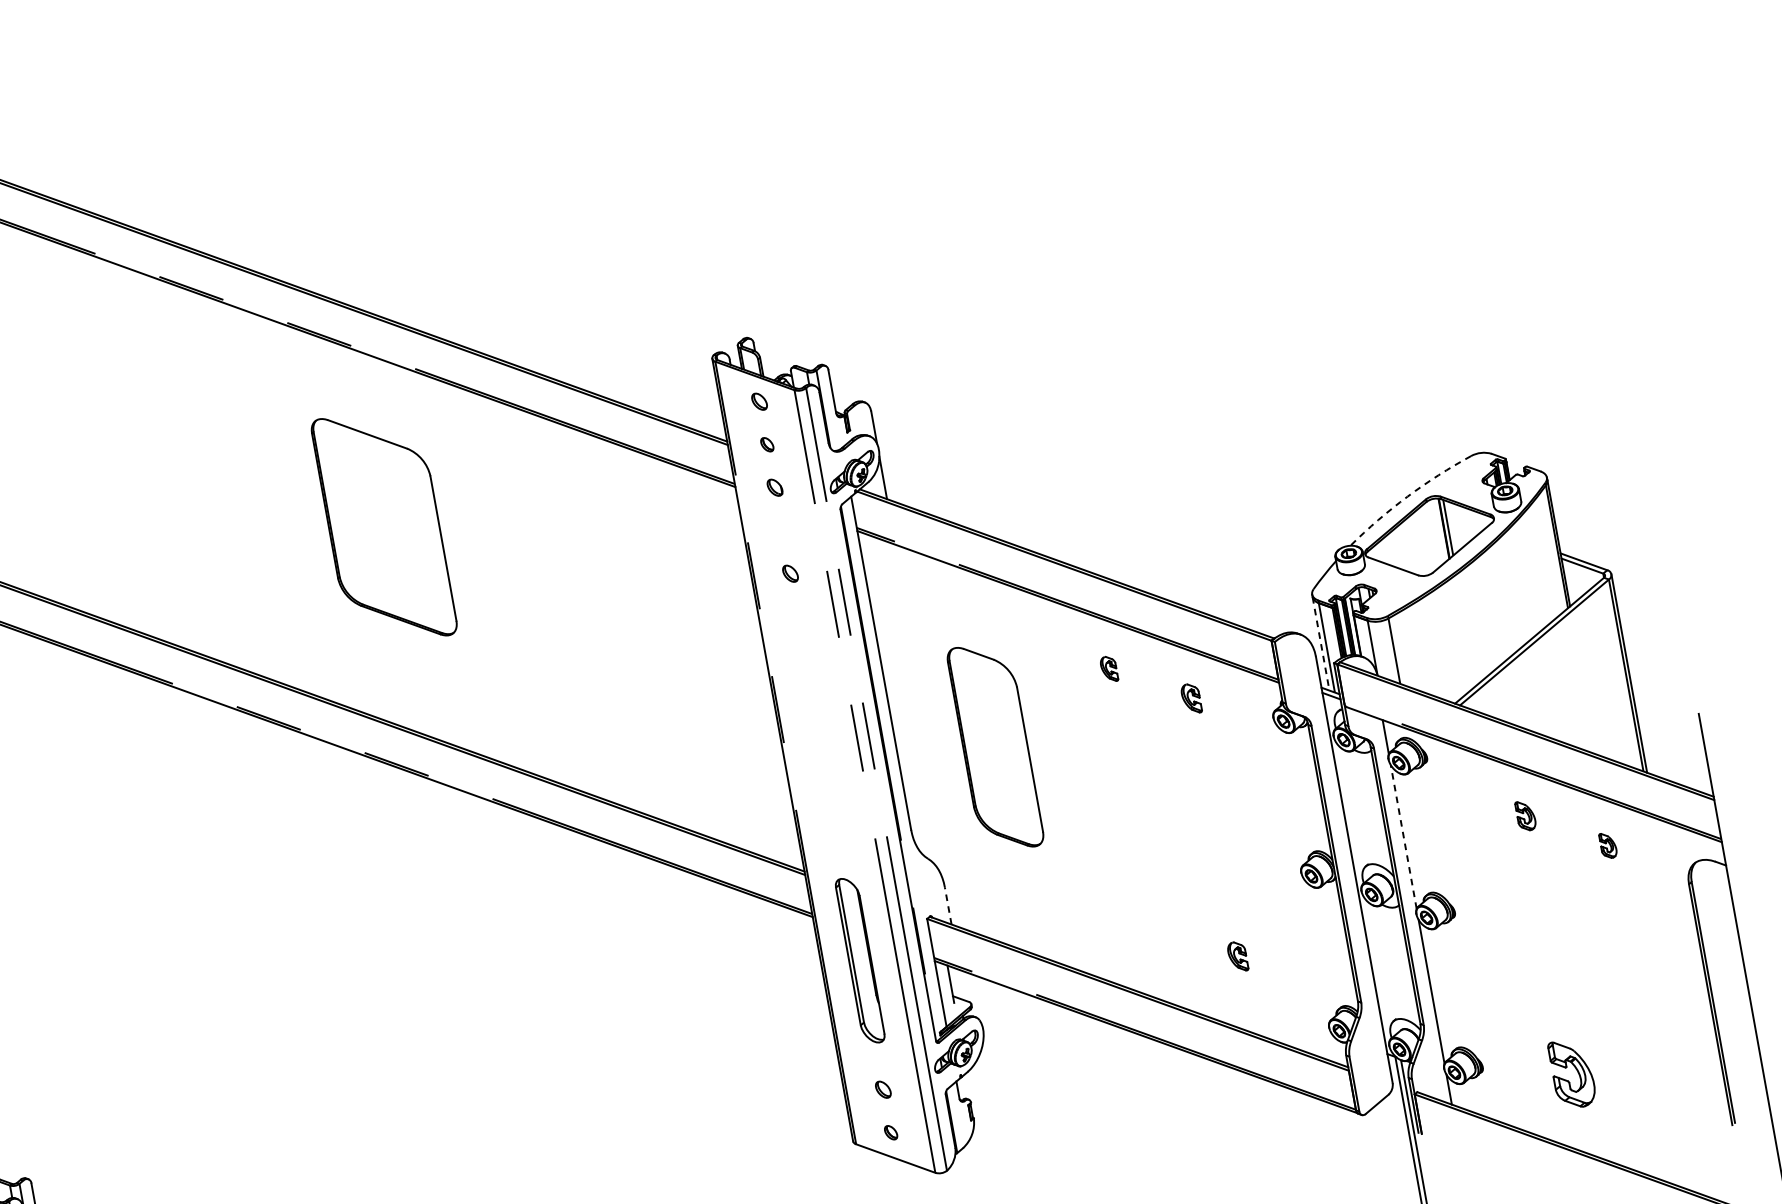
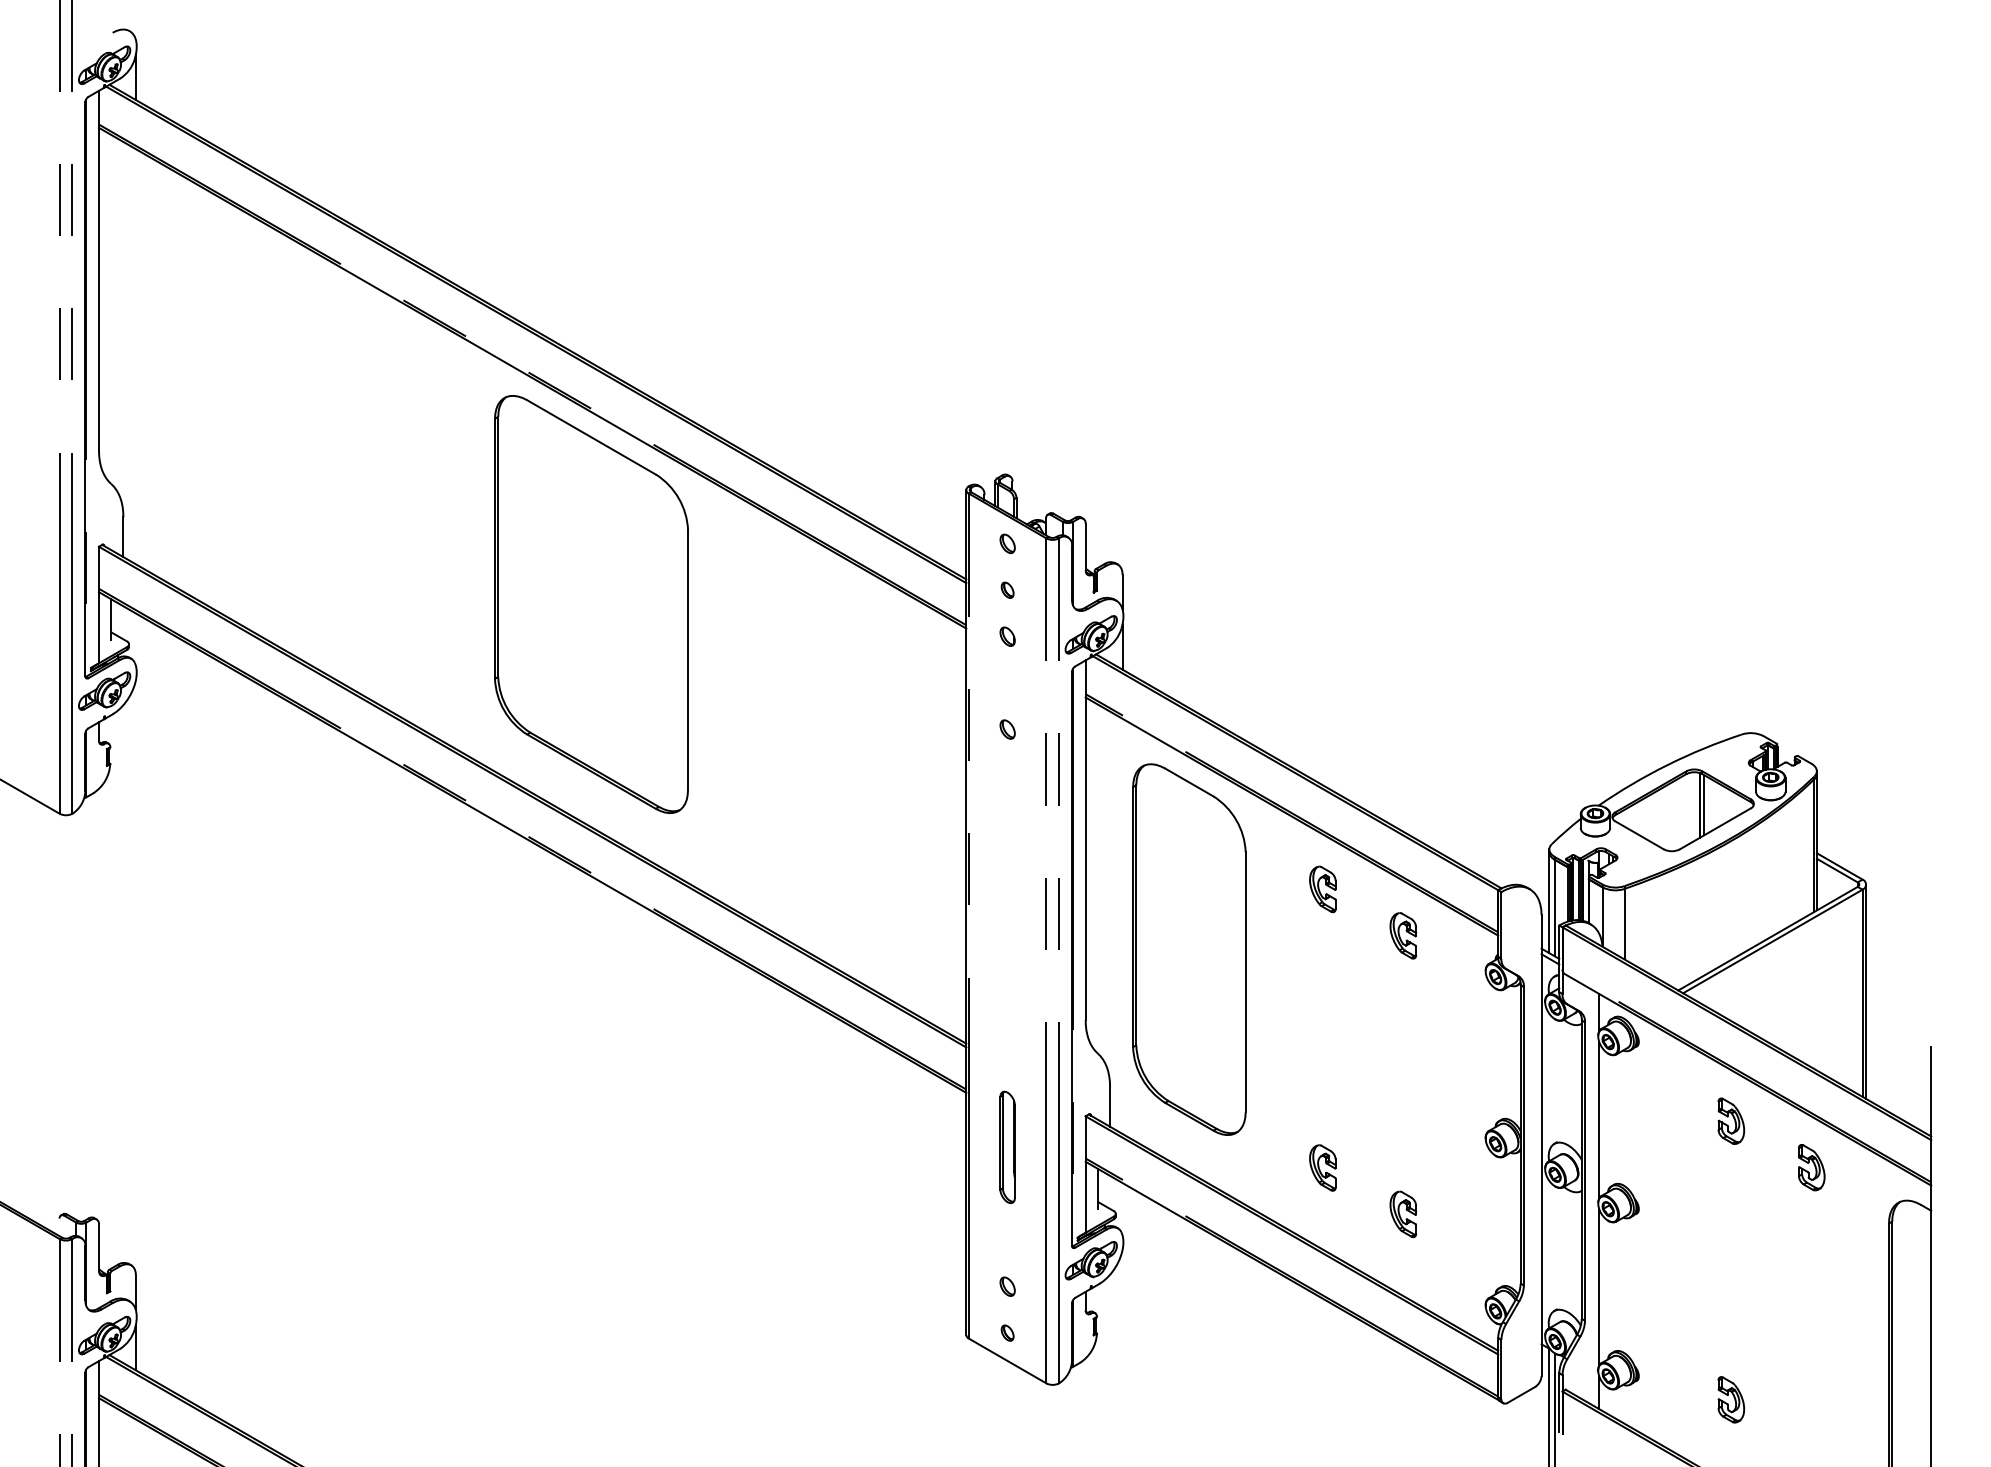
arc: (1407, 497) -> (1667, 765), dashed -> solid
part: (384, 527) -> (591, 604), size x1.67
line: (1321, 644) -> (1549, 903), dashed -> solid
part: (1108, 669) -> (1322, 889), size x1.67
part: (1191, 698) -> (1403, 935), size x1.43
part: (995, 747) -> (1189, 949), size x1.67
part: (1525, 815) -> (1730, 1120), size x1.43
line: (1403, 837) -> (1599, 1120), dashed -> solid
part: (1607, 845) -> (1811, 1167), size x1.67
line: (948, 905) -> (1110, 1106), dashed -> solid
part: (1155, 926) -> (1322, 1167), added
part: (1237, 956) -> (1403, 1214), size x1.43
part: (860, 960) -> (1007, 1147), size x0.62
part: (1571, 1073) -> (1730, 1399), size x0.62

